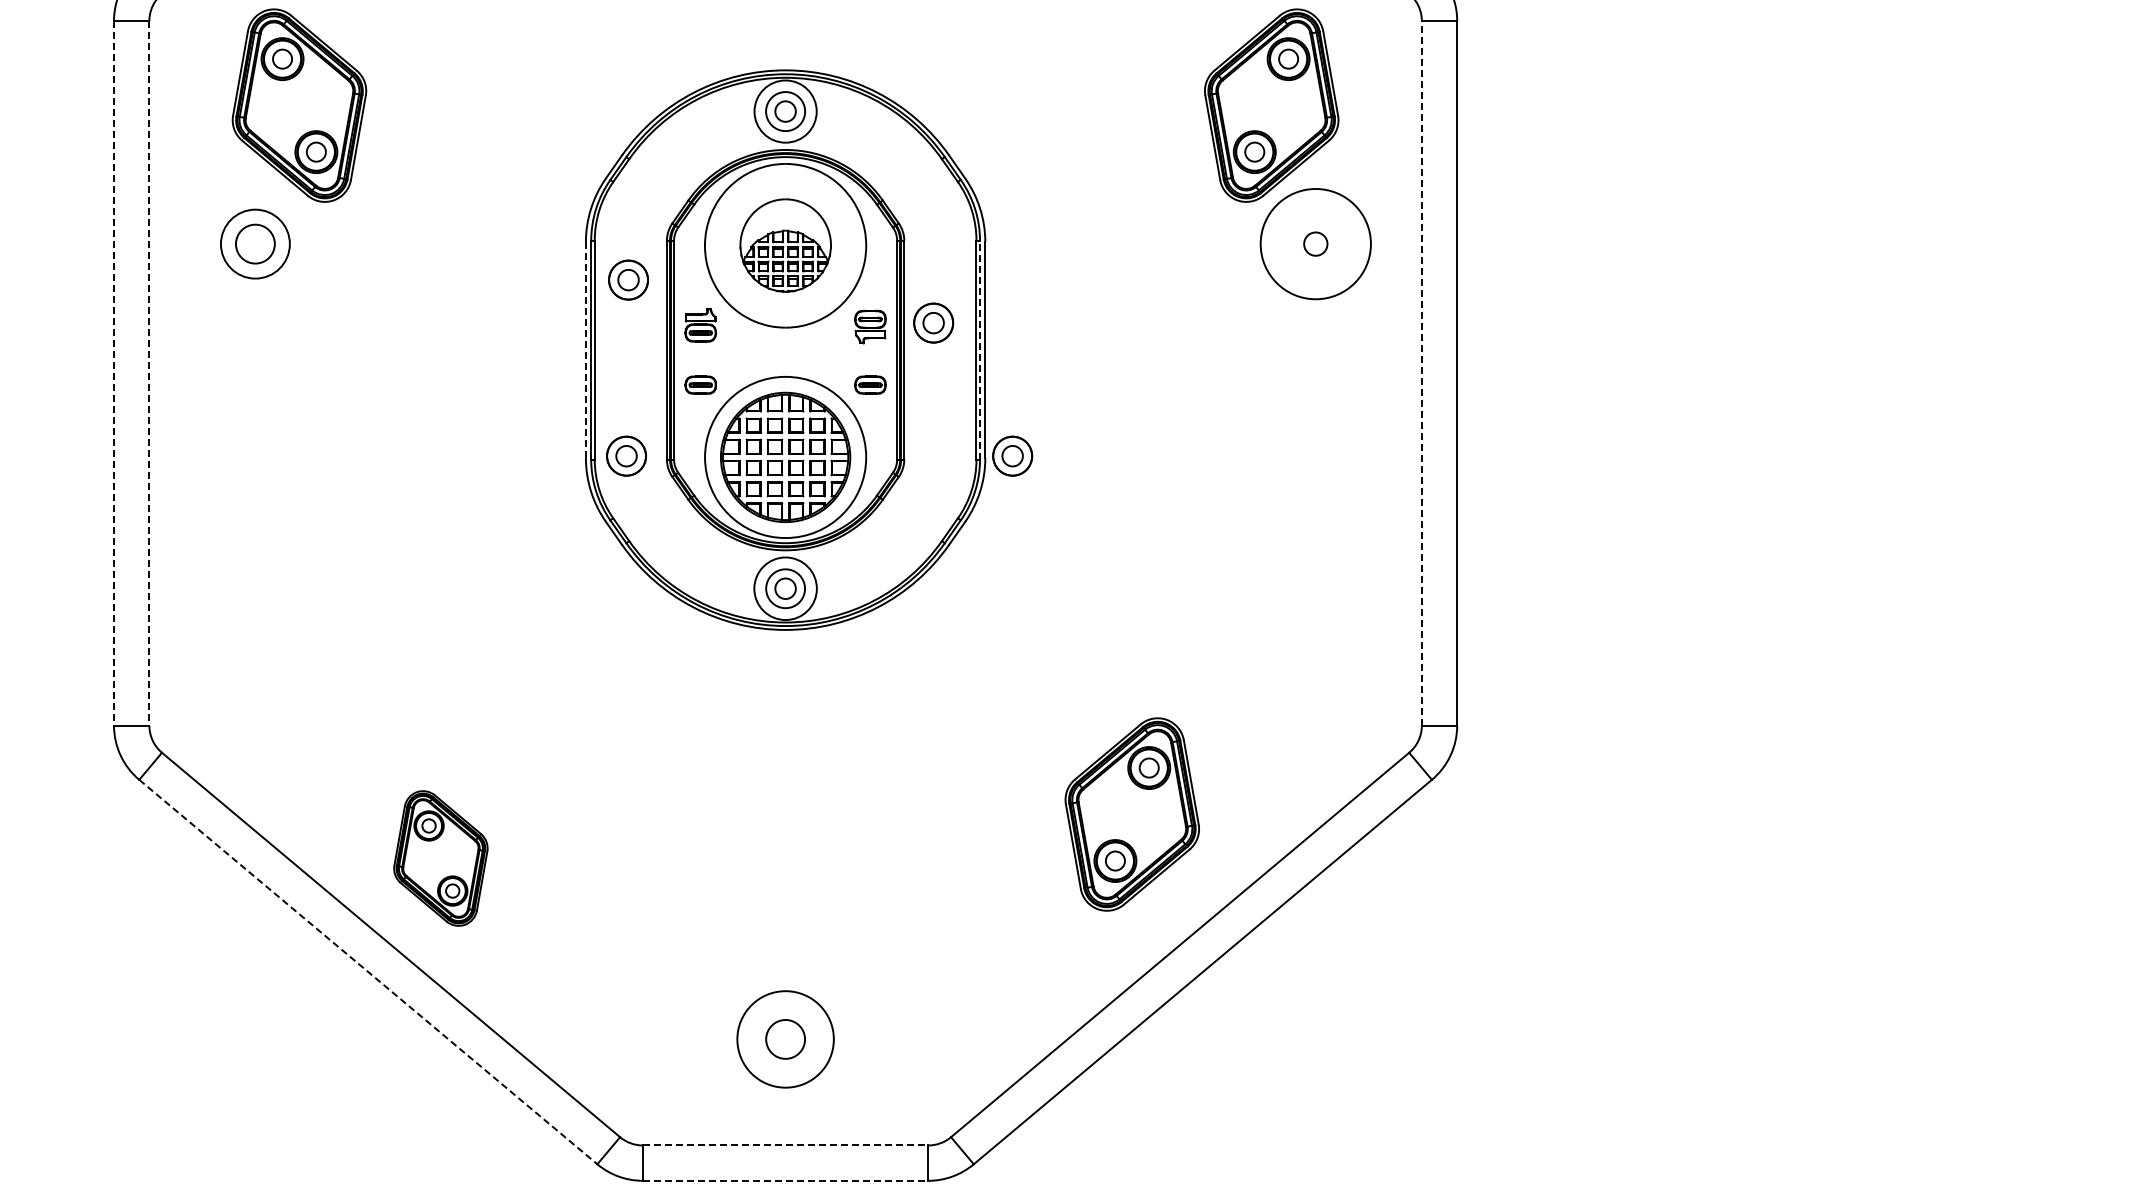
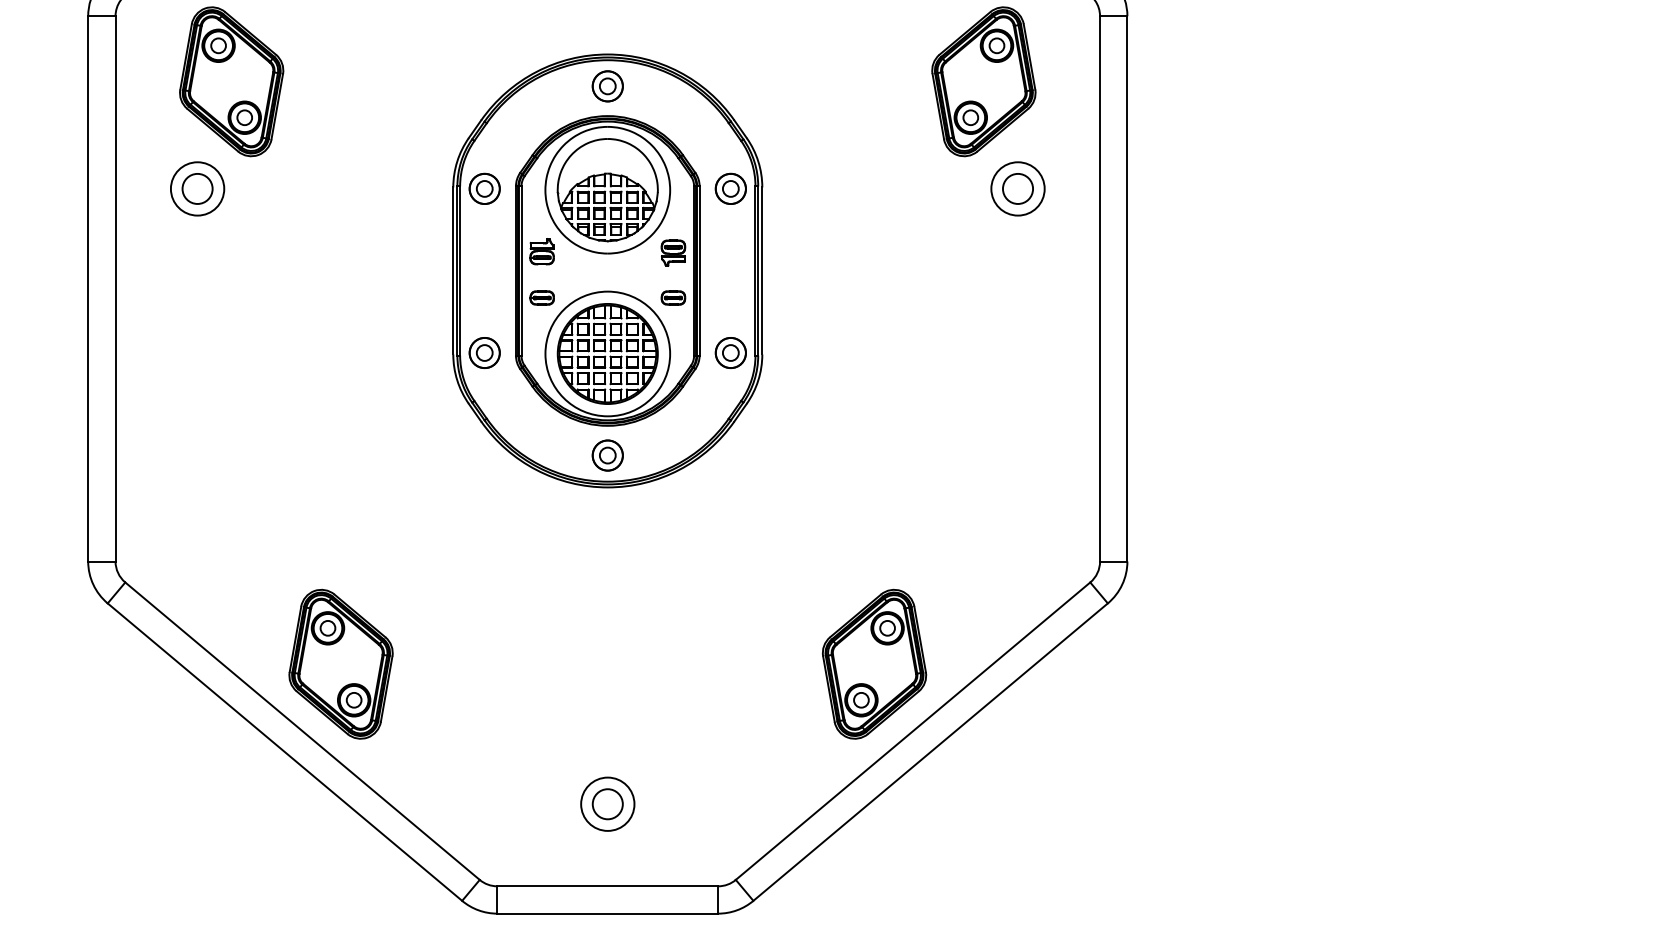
circle: (785, 111) -> (607, 86), size x0.62
circle: (1315, 243) -> (1017, 188), size x0.62
circle: (1315, 243) -> (1017, 188), size x1.67
part: (785, 245) -> (607, 189), size x1.43
part: (628, 279) -> (484, 188), moved
part: (933, 322) -> (730, 188), moved
line: (980, 349) -> (758, 270), dashed -> solid
line: (585, 350) -> (452, 271), dashed -> solid
line: (1421, 372) -> (1099, 288), dashed -> solid
line: (114, 373) -> (88, 289), dashed -> solid
line: (149, 373) -> (115, 289), dashed -> solid
part: (1012, 455) -> (730, 352), moved
circle: (785, 588) -> (607, 455), size x0.62
part: (1131, 814) -> (873, 664), moved
part: (440, 858) -> (340, 664), size x1.43
line: (368, 972) -> (285, 752), dashed -> solid
circle: (785, 1038) -> (607, 803), size x0.71
line: (785, 1145) -> (607, 886), dashed -> solid
line: (785, 1180) -> (607, 913), dashed -> solid

